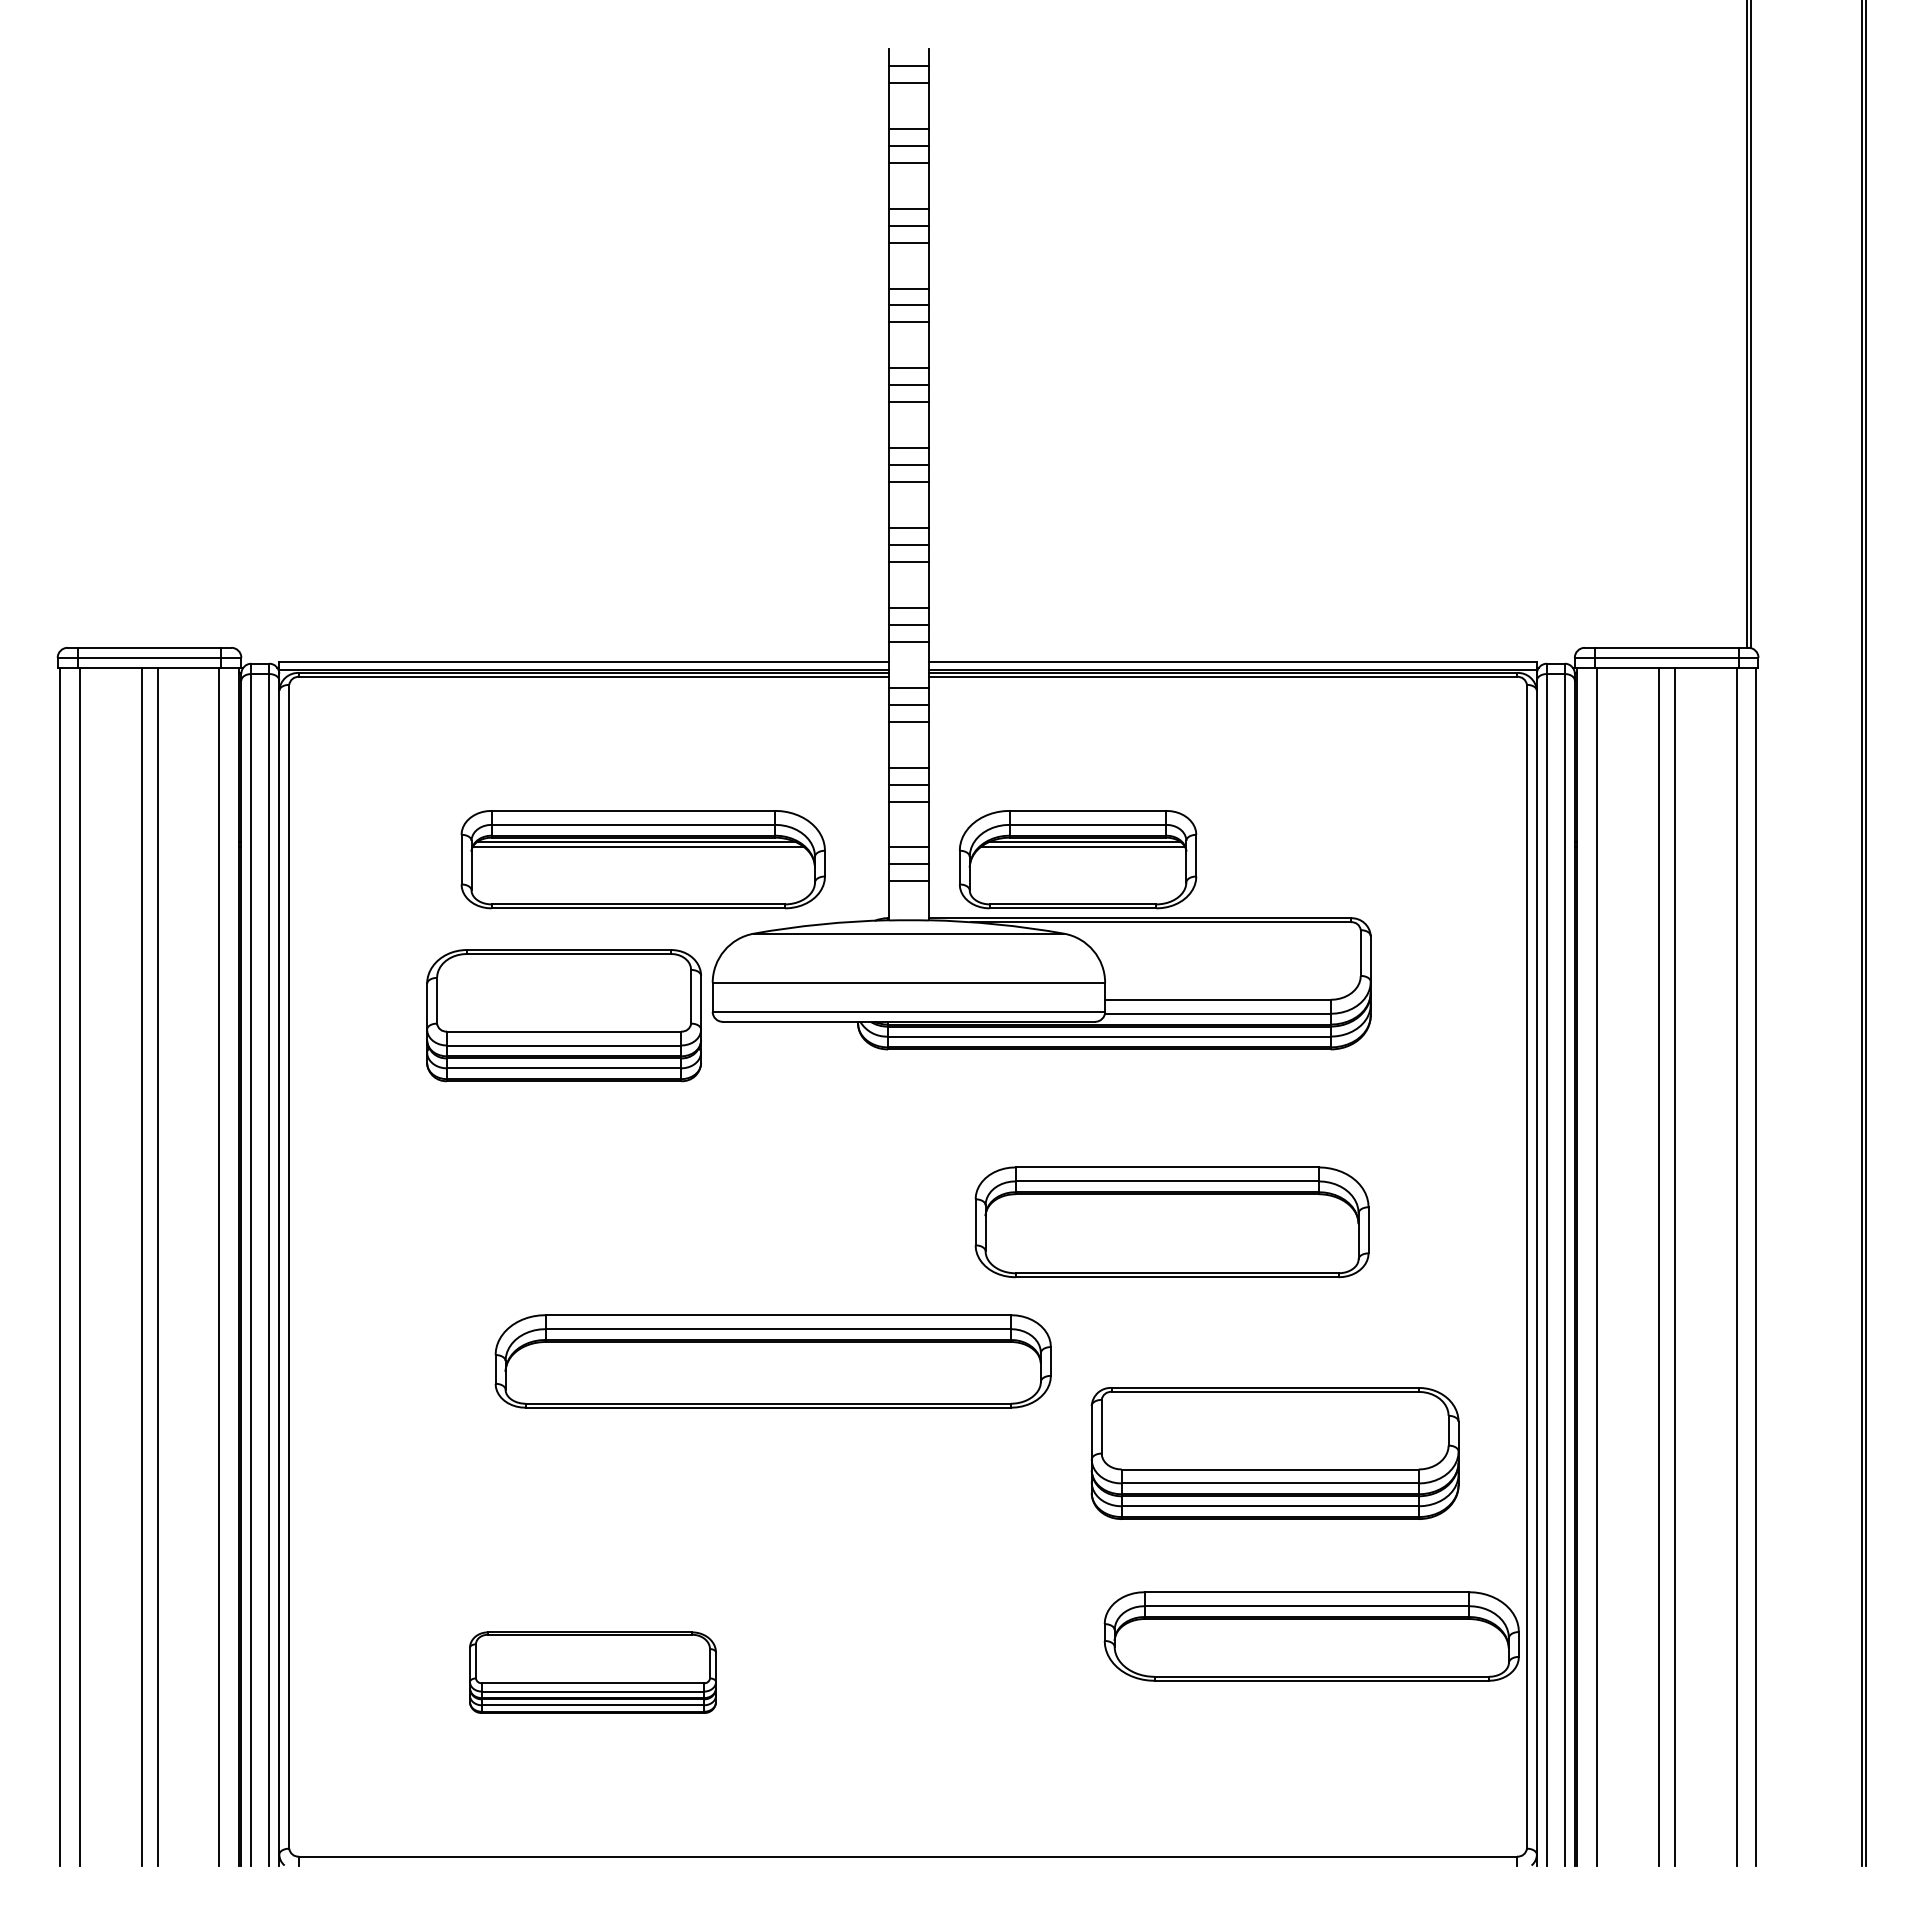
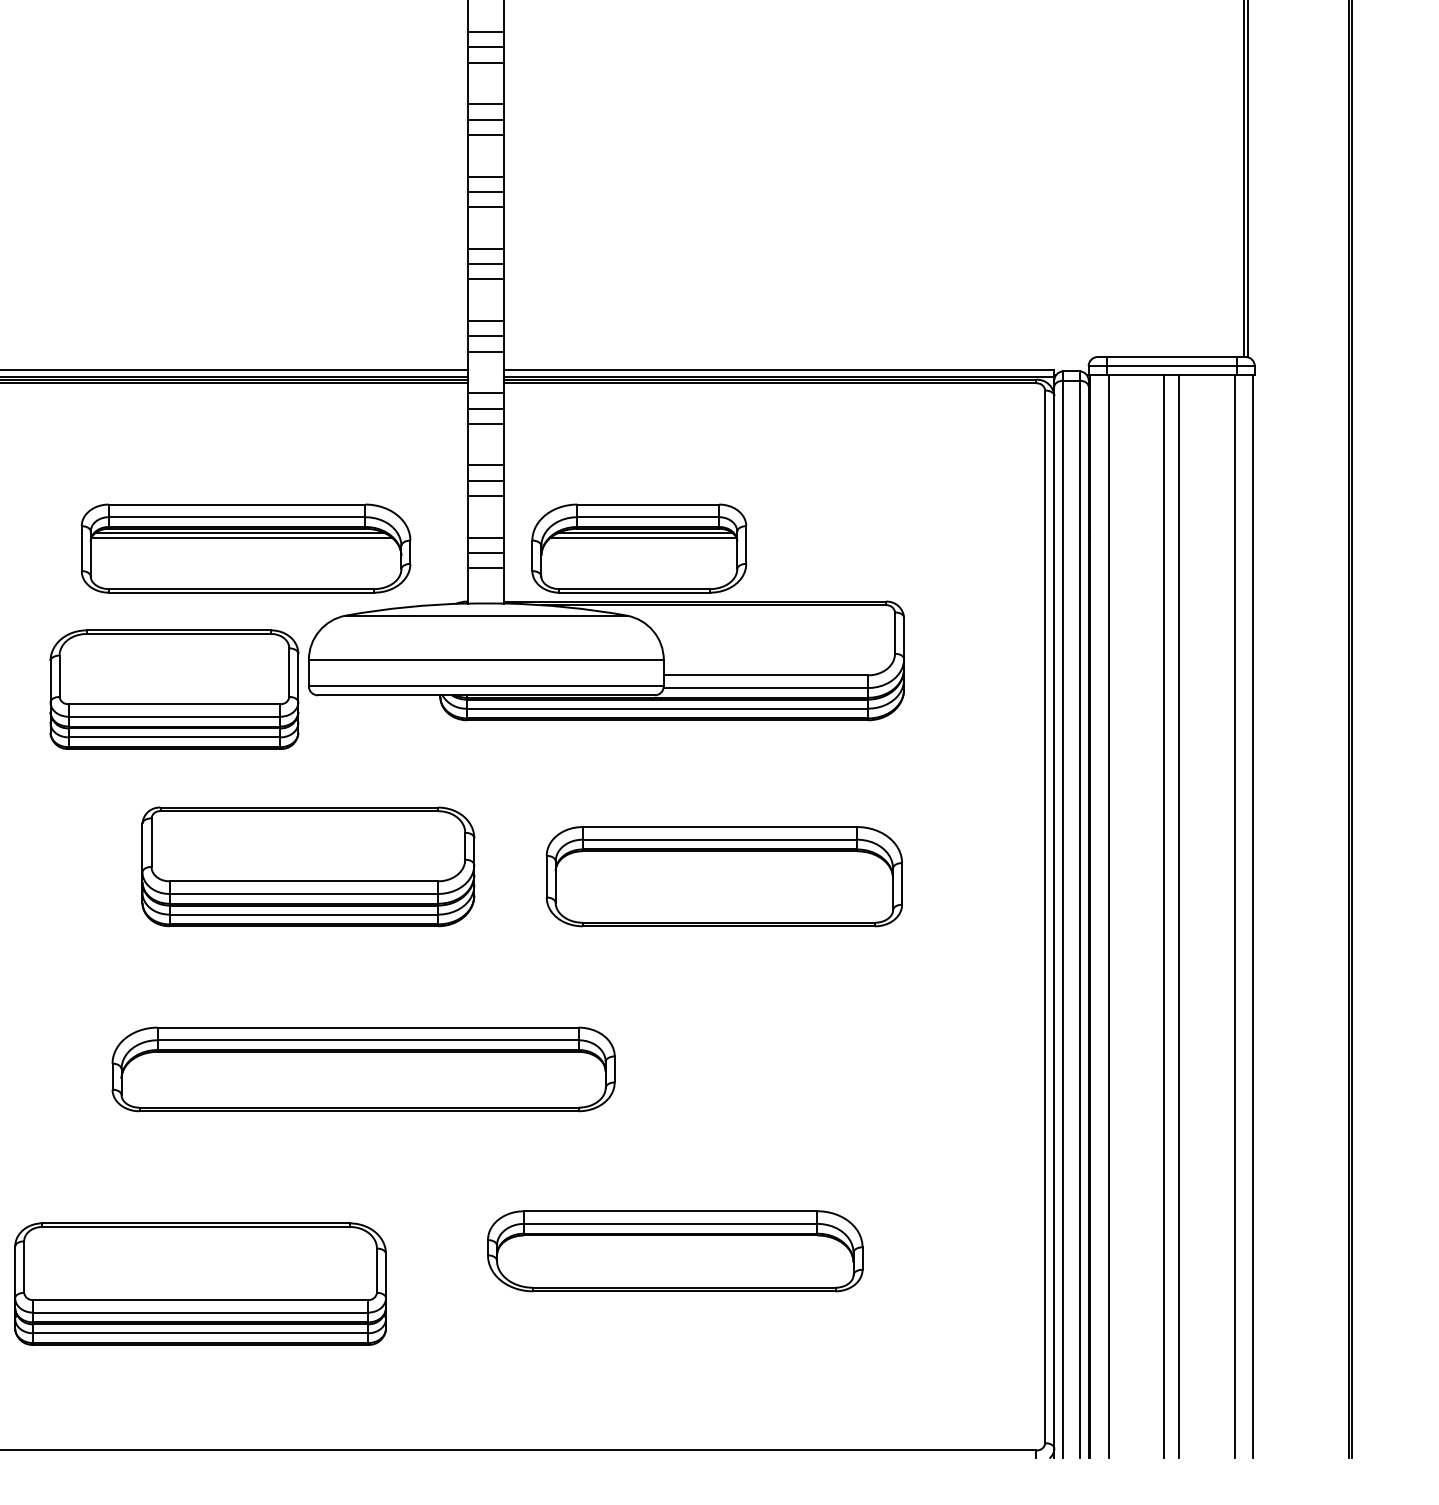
part: (772, 1361) -> (362, 1069), moved
part: (1274, 1453) -> (307, 866), moved
part: (1311, 1636) -> (674, 1251), moved
part: (592, 1672) -> (200, 1283), size x1.67

